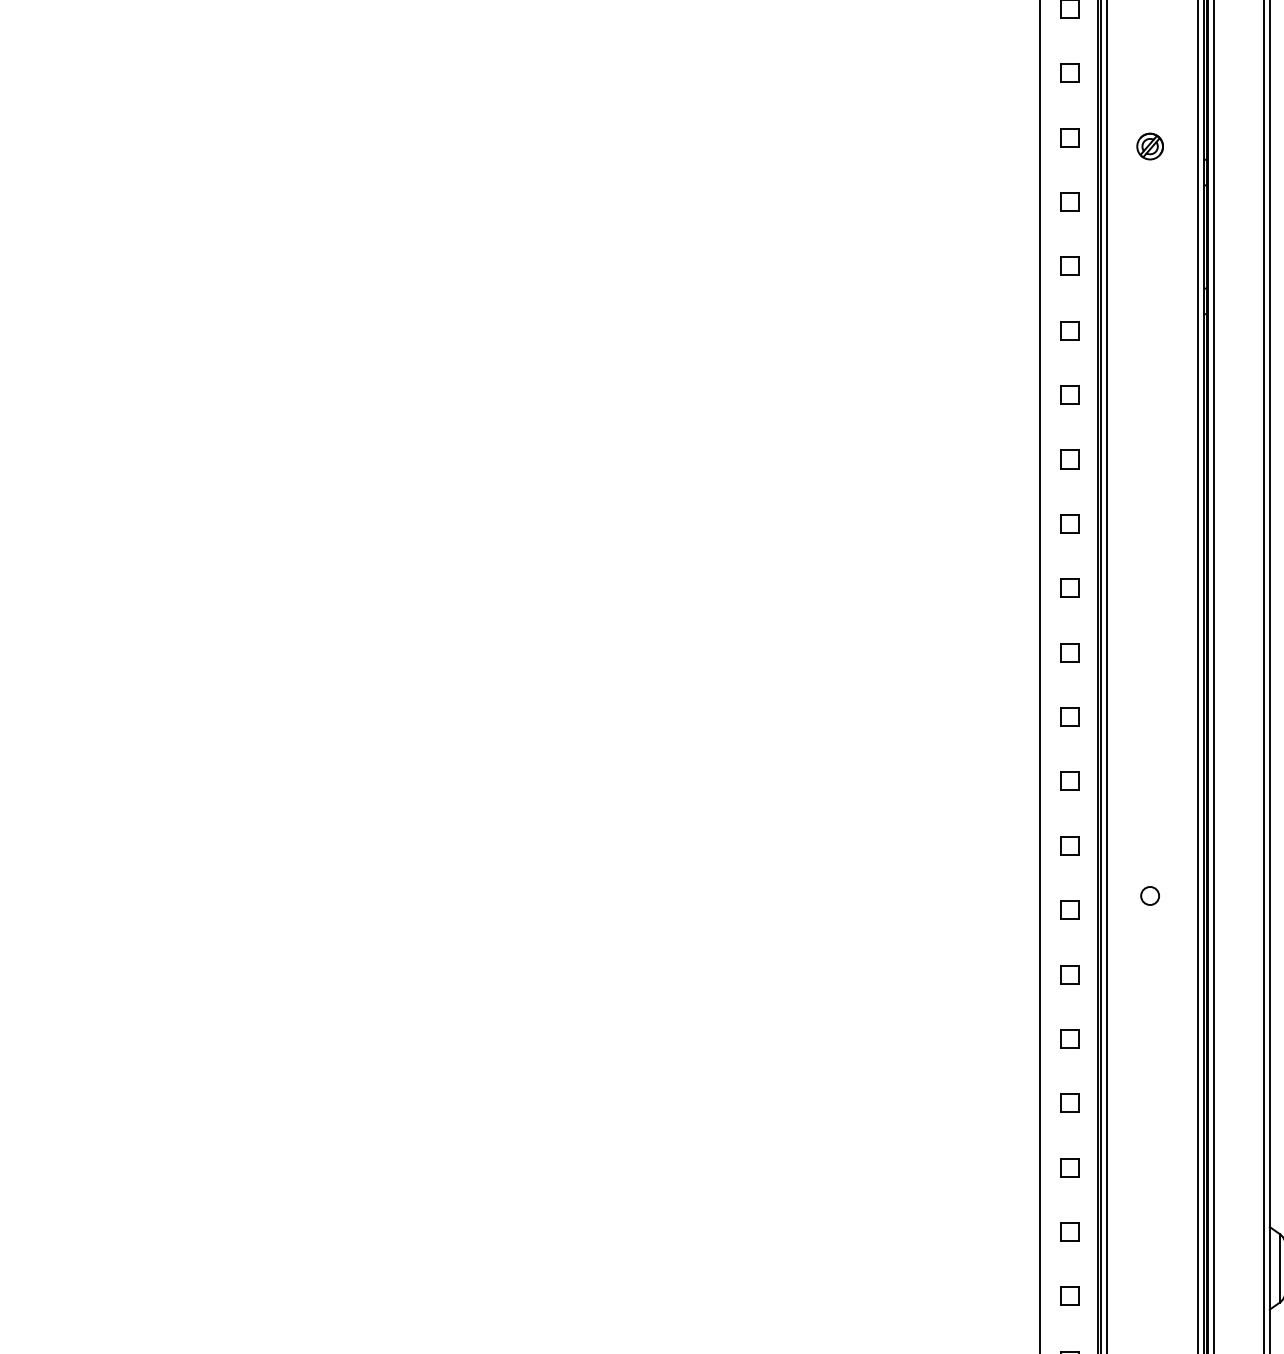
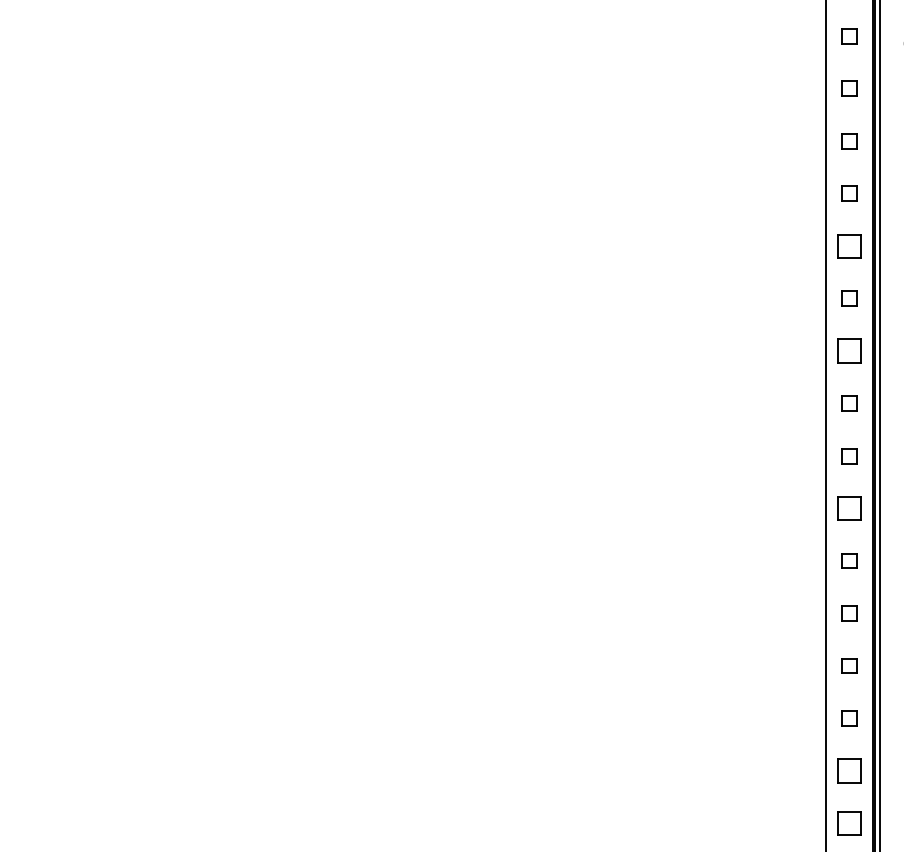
part: (1069, 394) -> (849, 245), size x1.6
part: (1069, 523) -> (849, 350), size x1.6
part: (1069, 716) -> (849, 508), size x1.6
part: (1069, 1038) -> (849, 770), size x1.6
part: (1069, 1102) -> (849, 822), size x1.6

